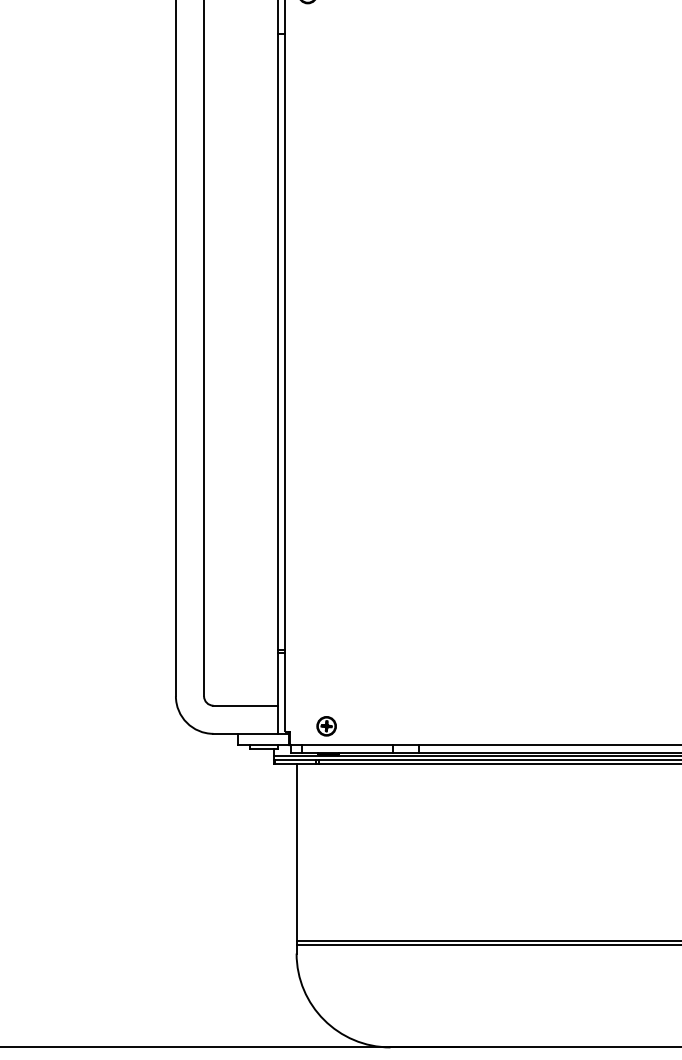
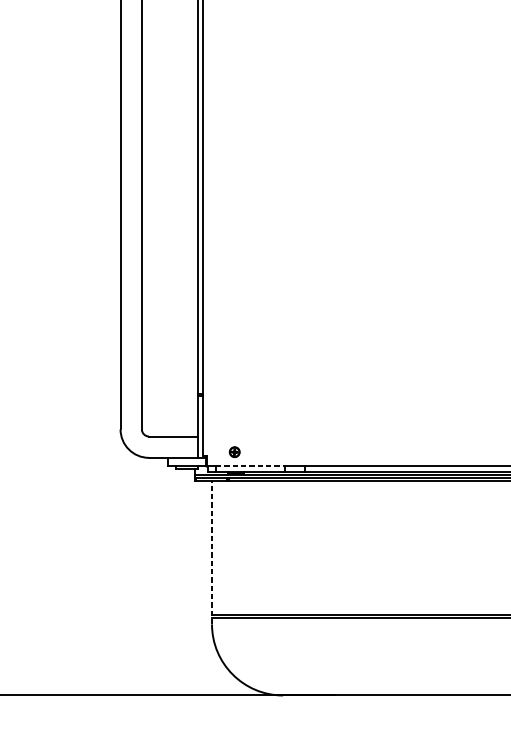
part: (326, 726) -> (234, 452), size x0.7
line: (347, 745) -> (250, 466), solid -> dashed
line: (296, 858) -> (211, 552), solid -> dashed

